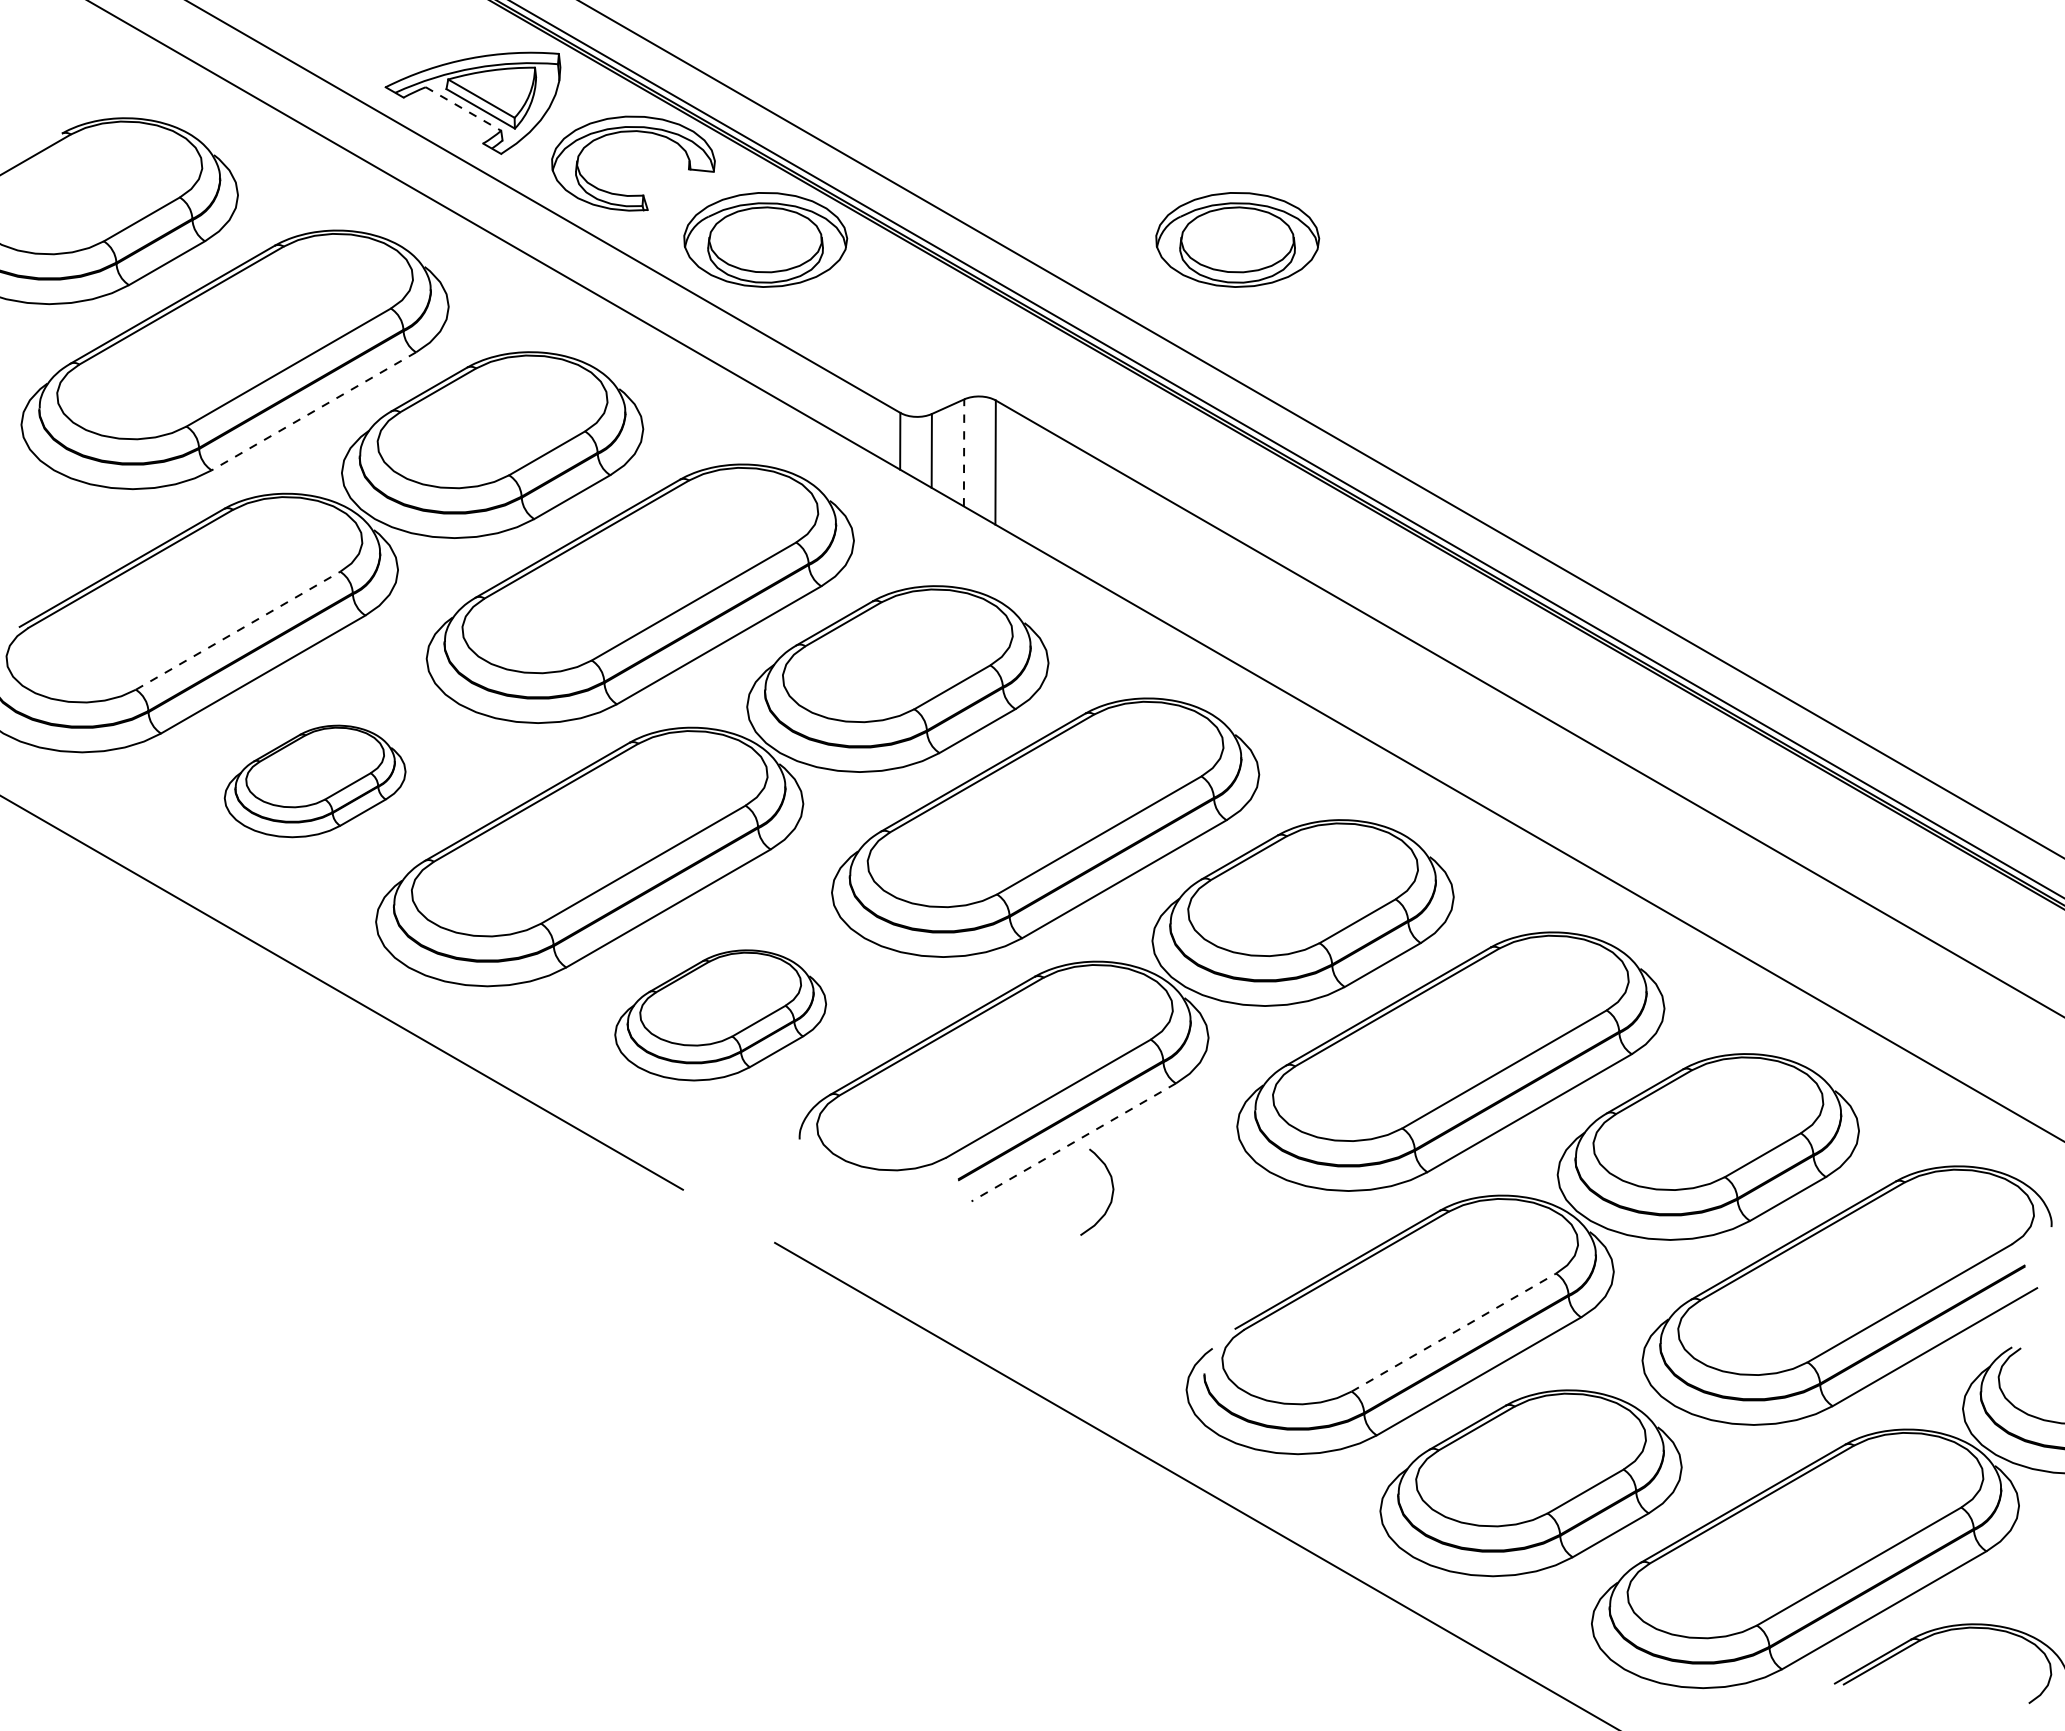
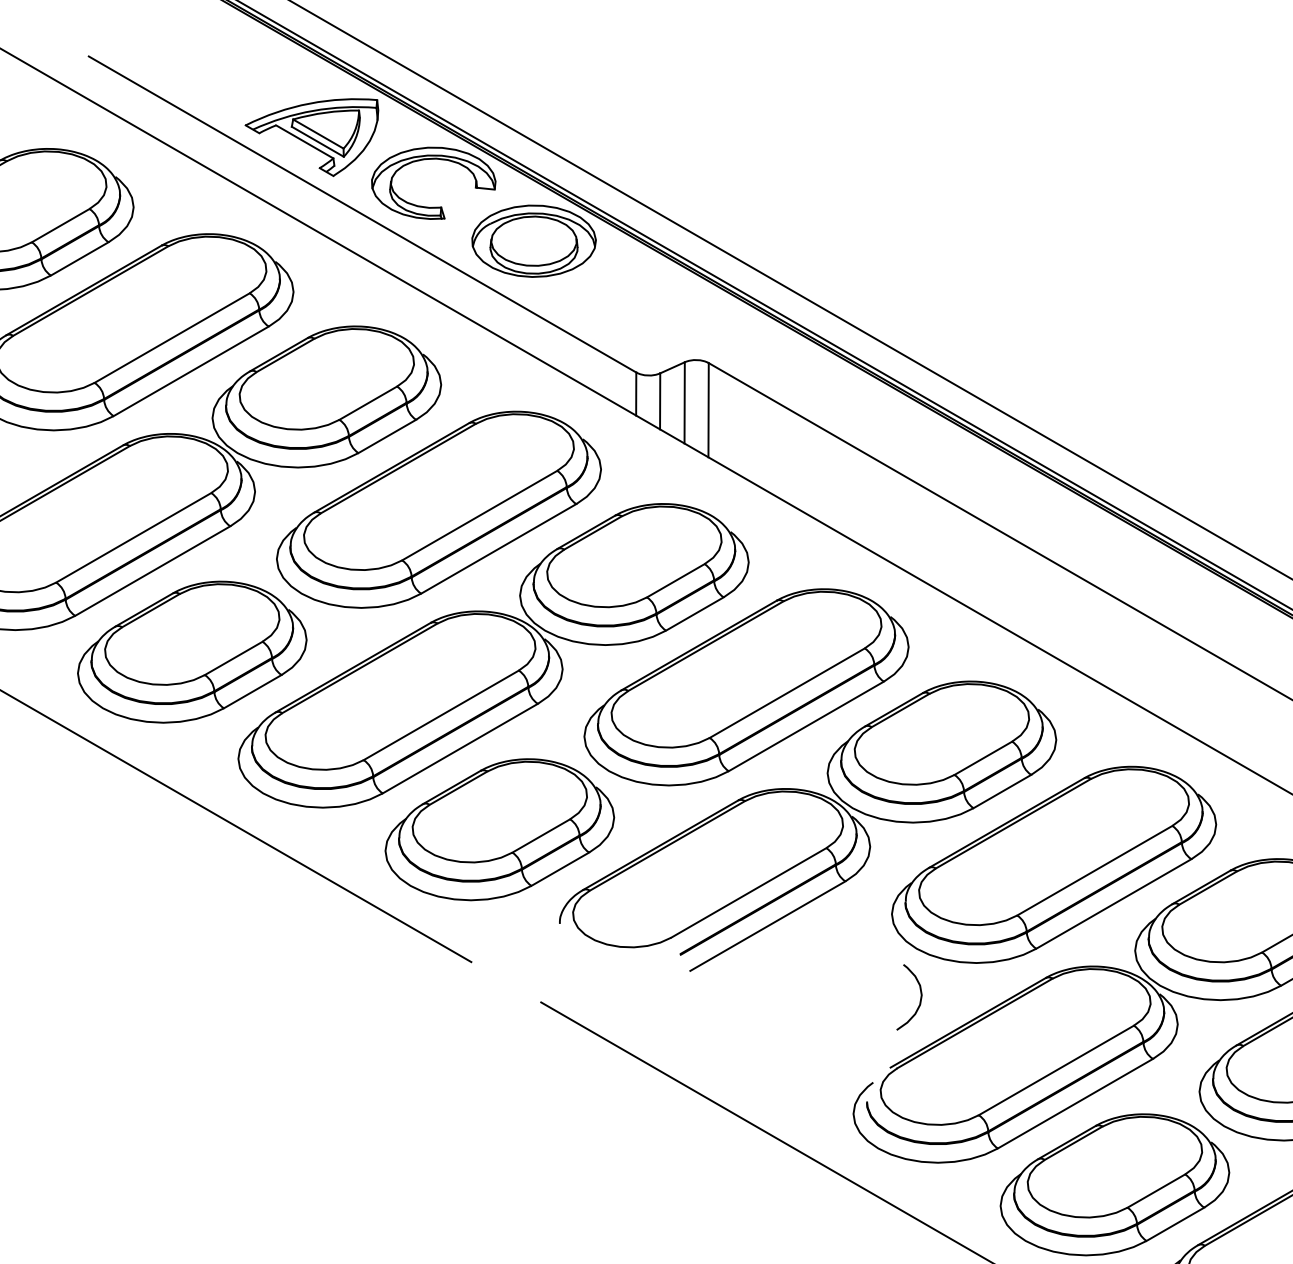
line: (463, 109) -> (304, 142), dashed -> solid
part: (1237, 239) -> (892, 240), removed
line: (313, 411) -> (190, 371), dashed -> solid
line: (964, 452) -> (684, 402), dashed -> solid
line: (238, 630) -> (134, 537), dashed -> solid
part: (314, 781) -> (191, 652), size x1.67
part: (720, 1015) -> (499, 829), size x1.43
line: (1073, 1142) -> (767, 926), dashed -> solid
curve: (1111, 1193) -> (920, 998), moved
line: (1454, 1332) -> (1056, 1070), dashed -> solid

